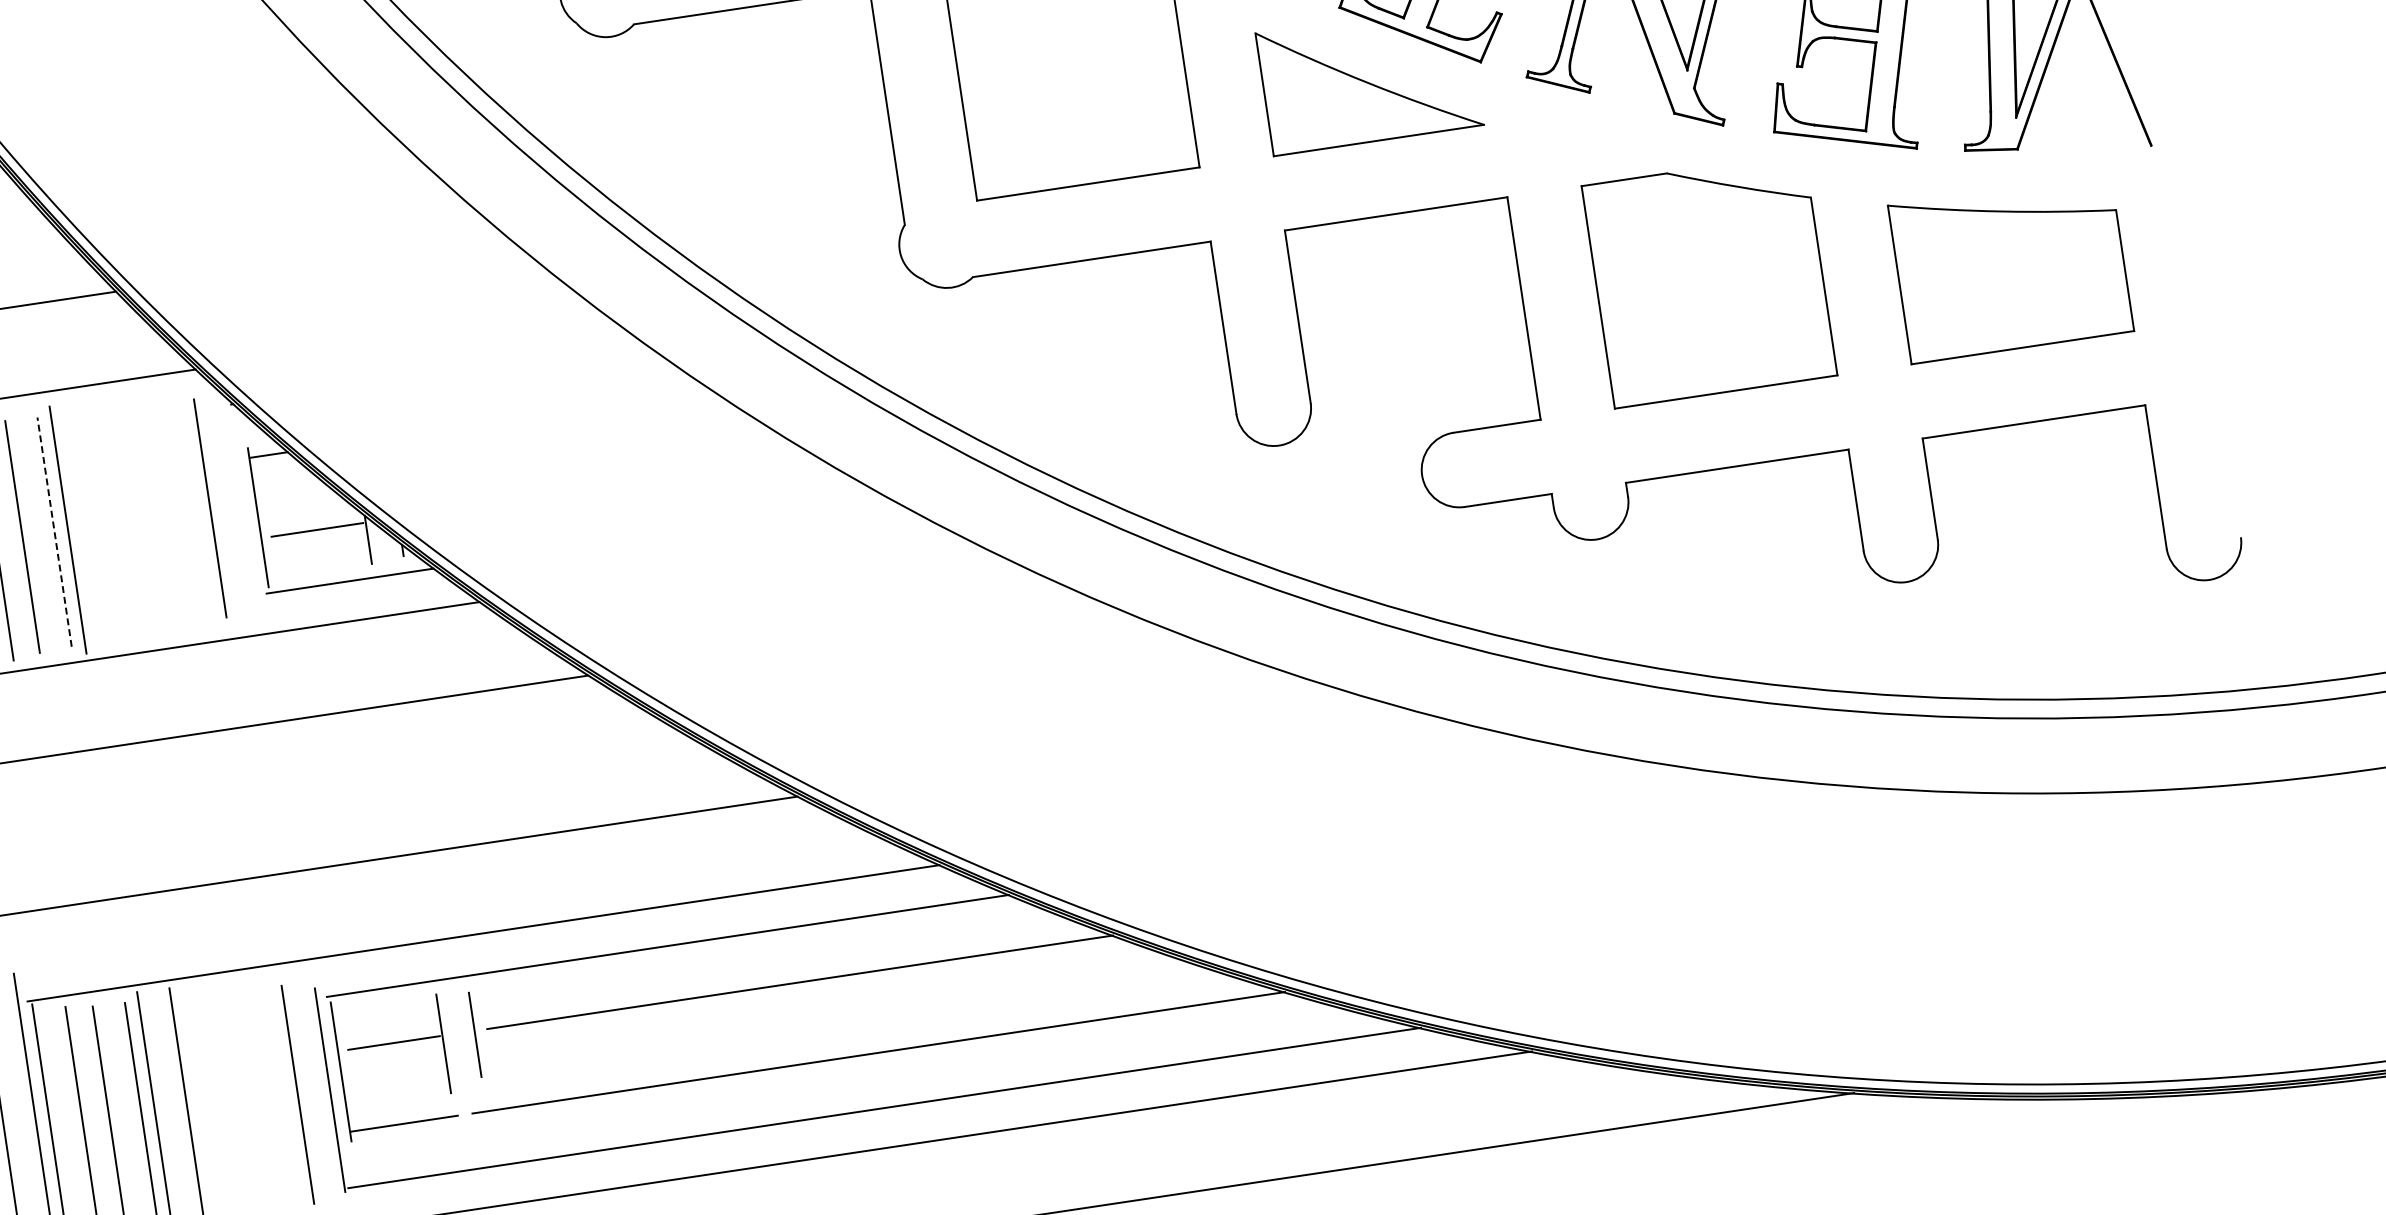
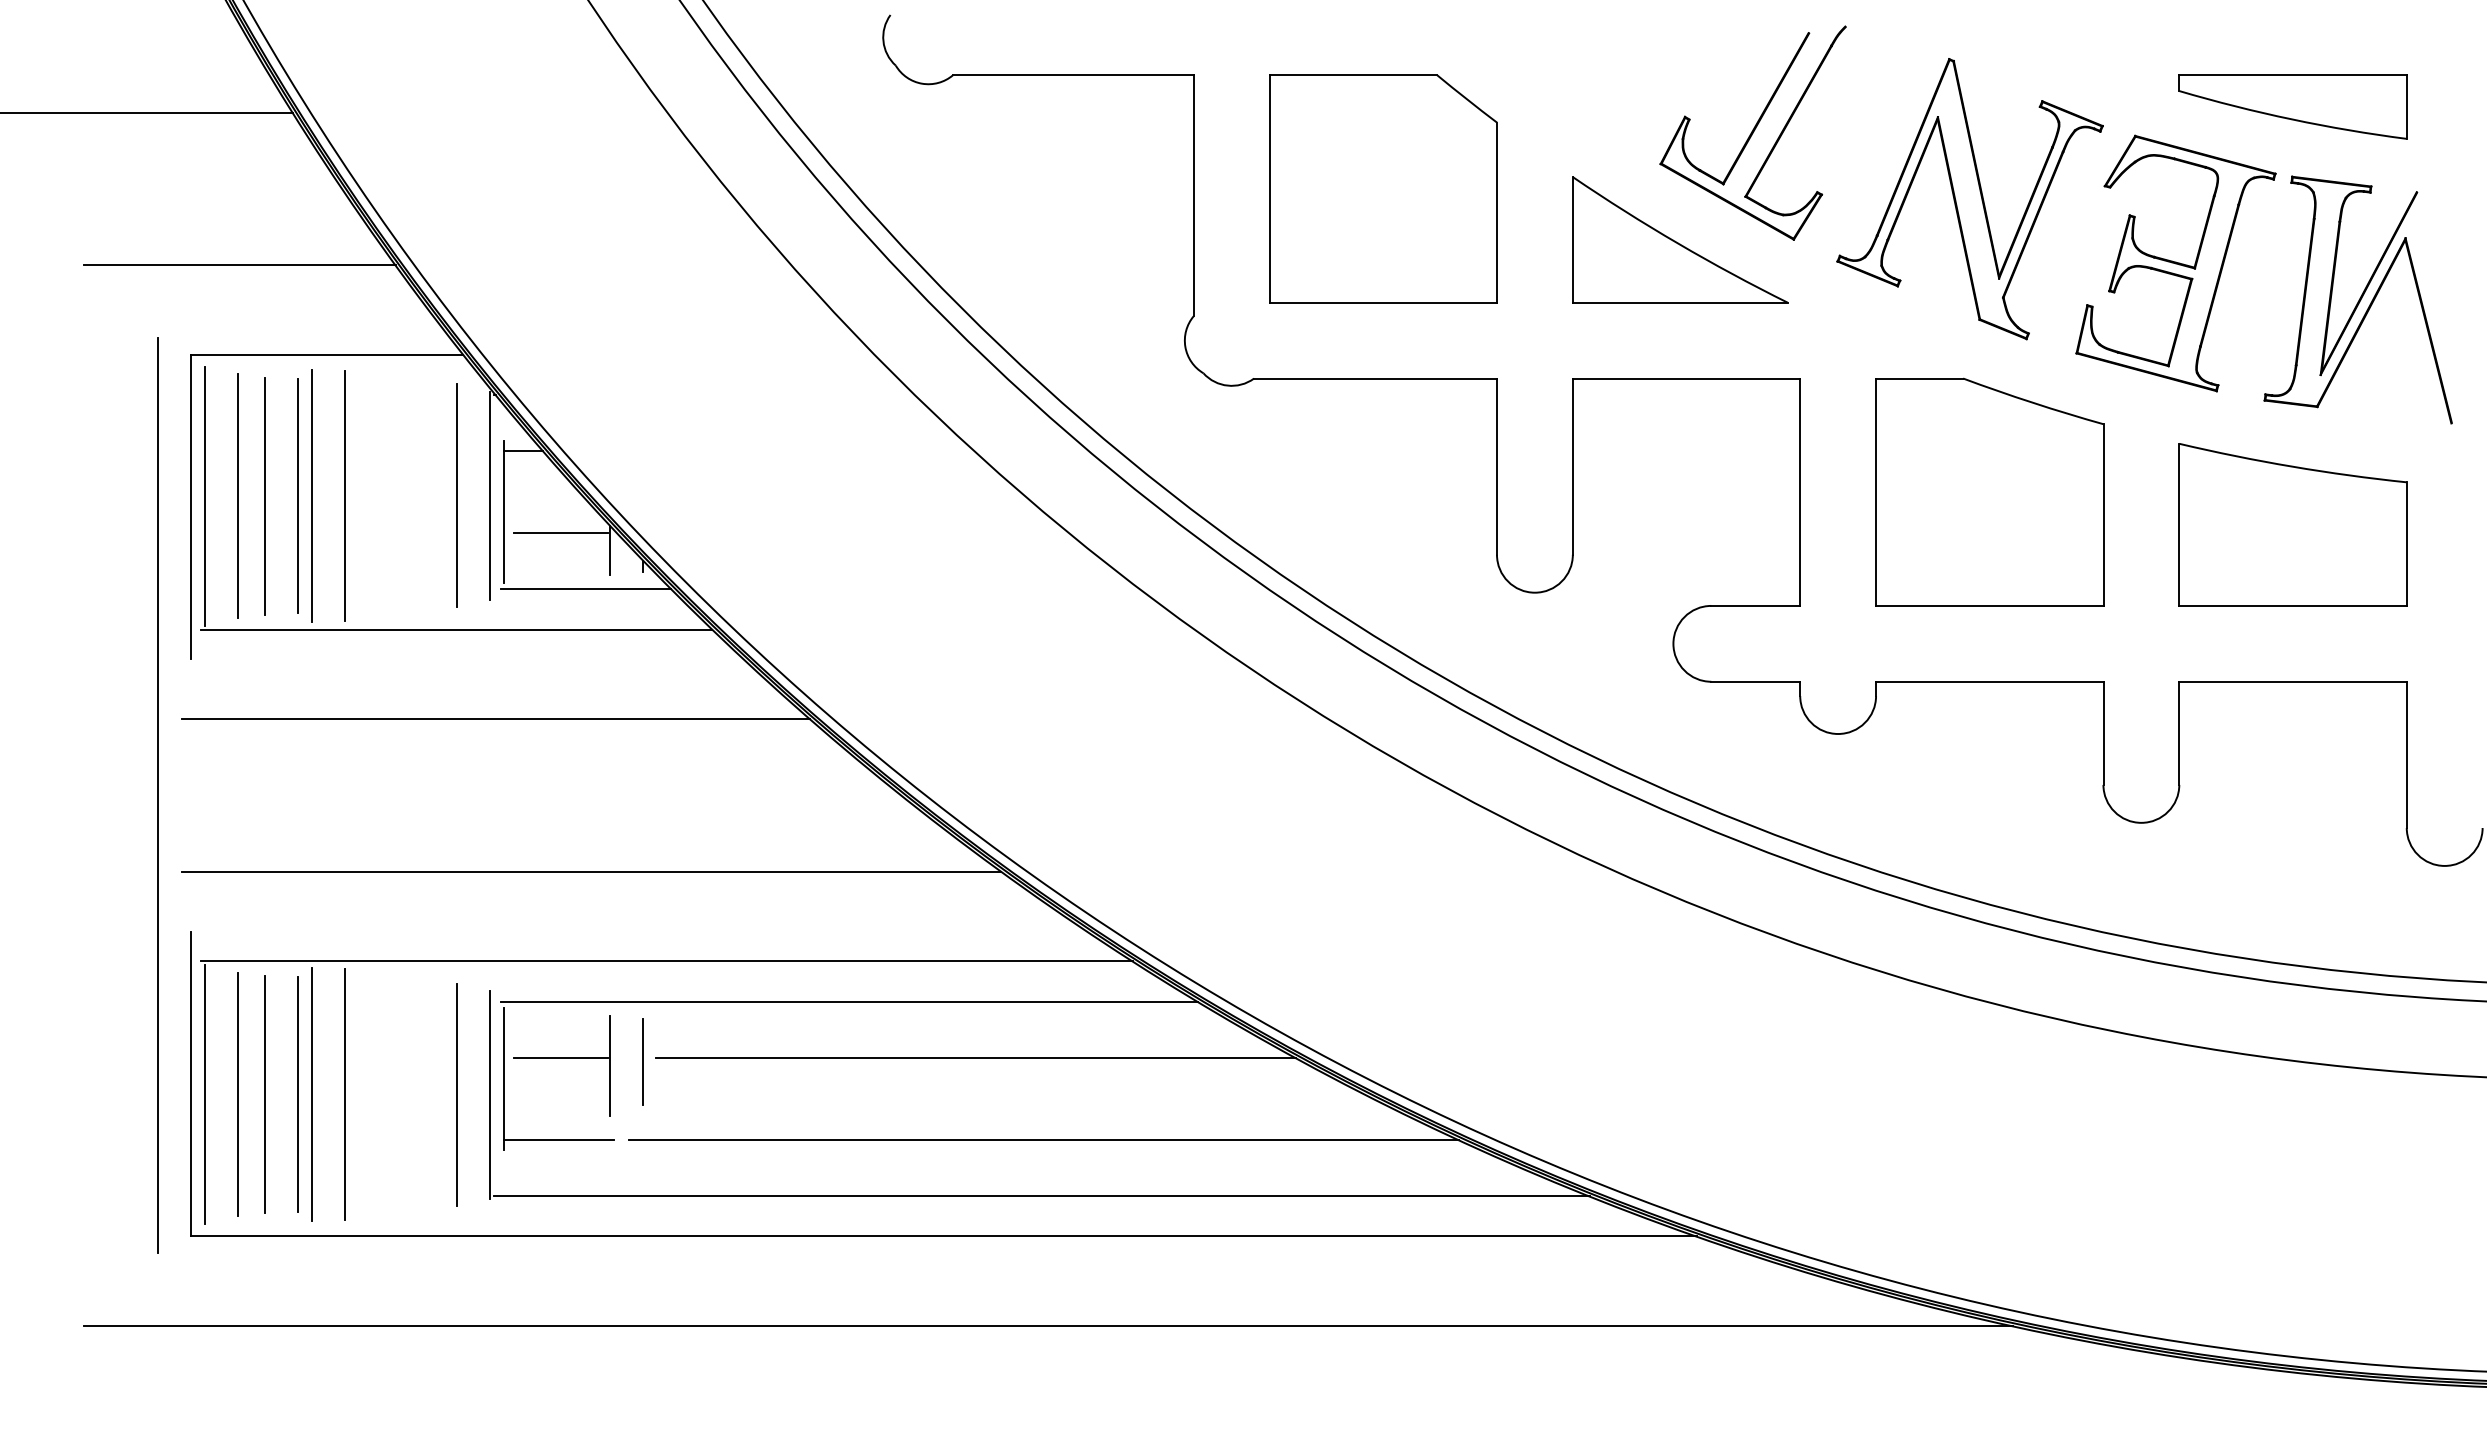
line: (241, 503) -> (489, 495), added
line: (100, 524) -> (344, 495), added
line: (54, 531) -> (297, 495), dashed -> solid

